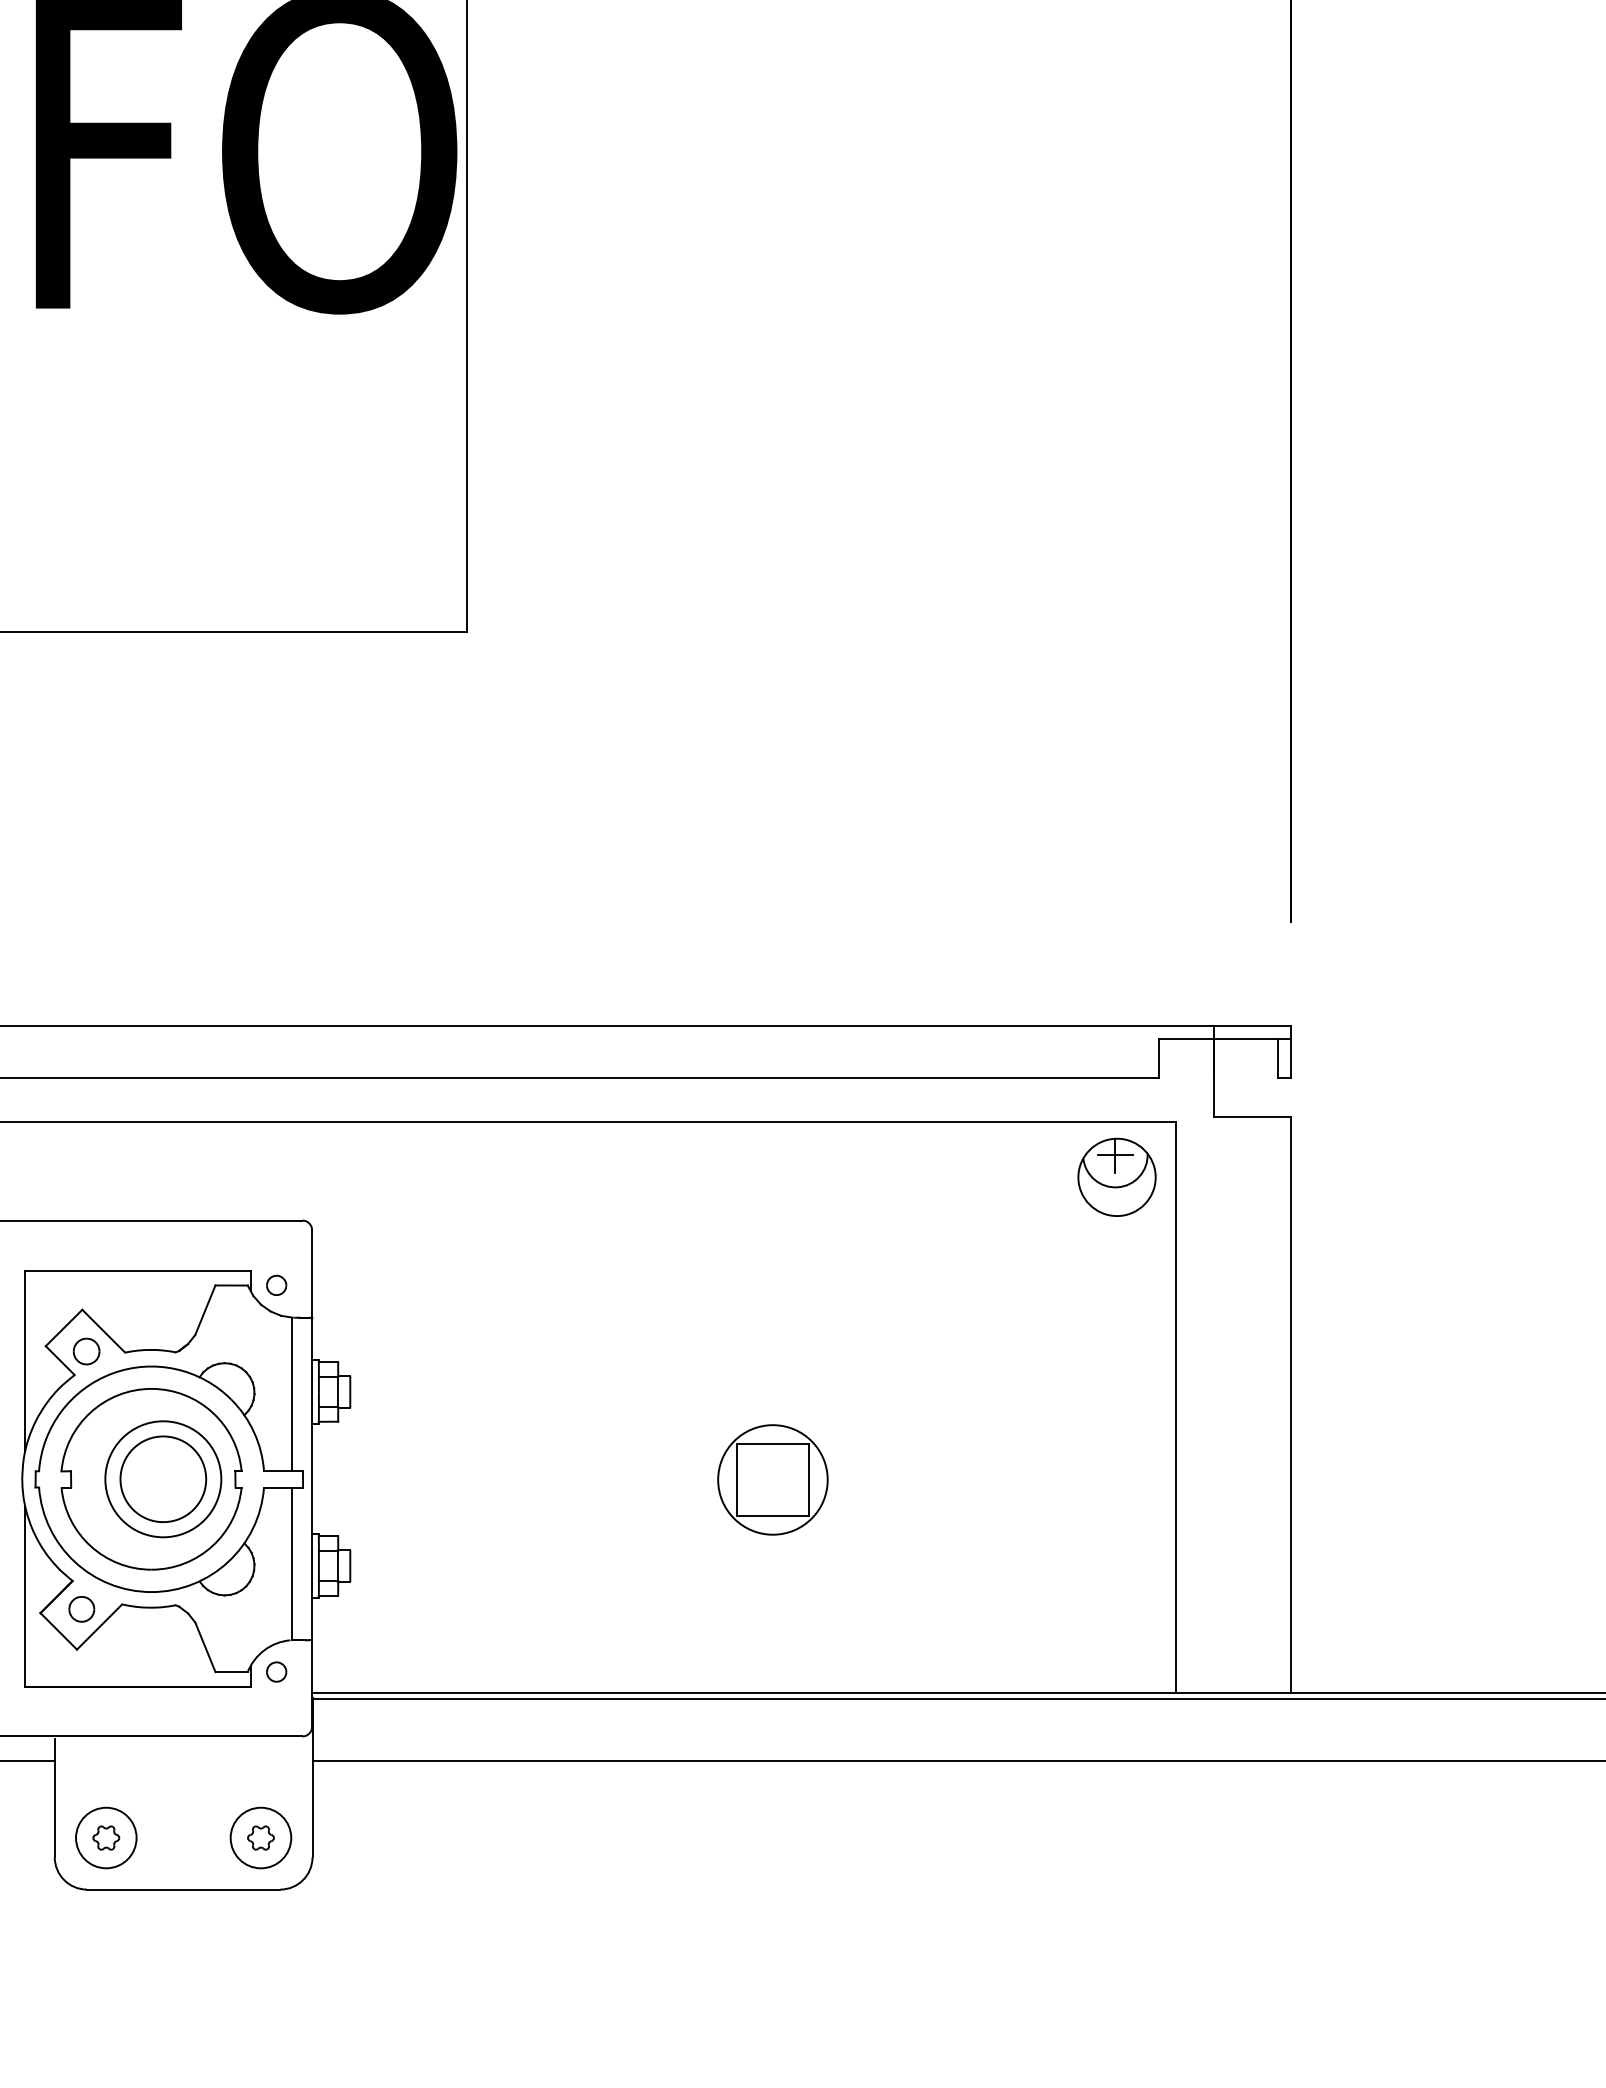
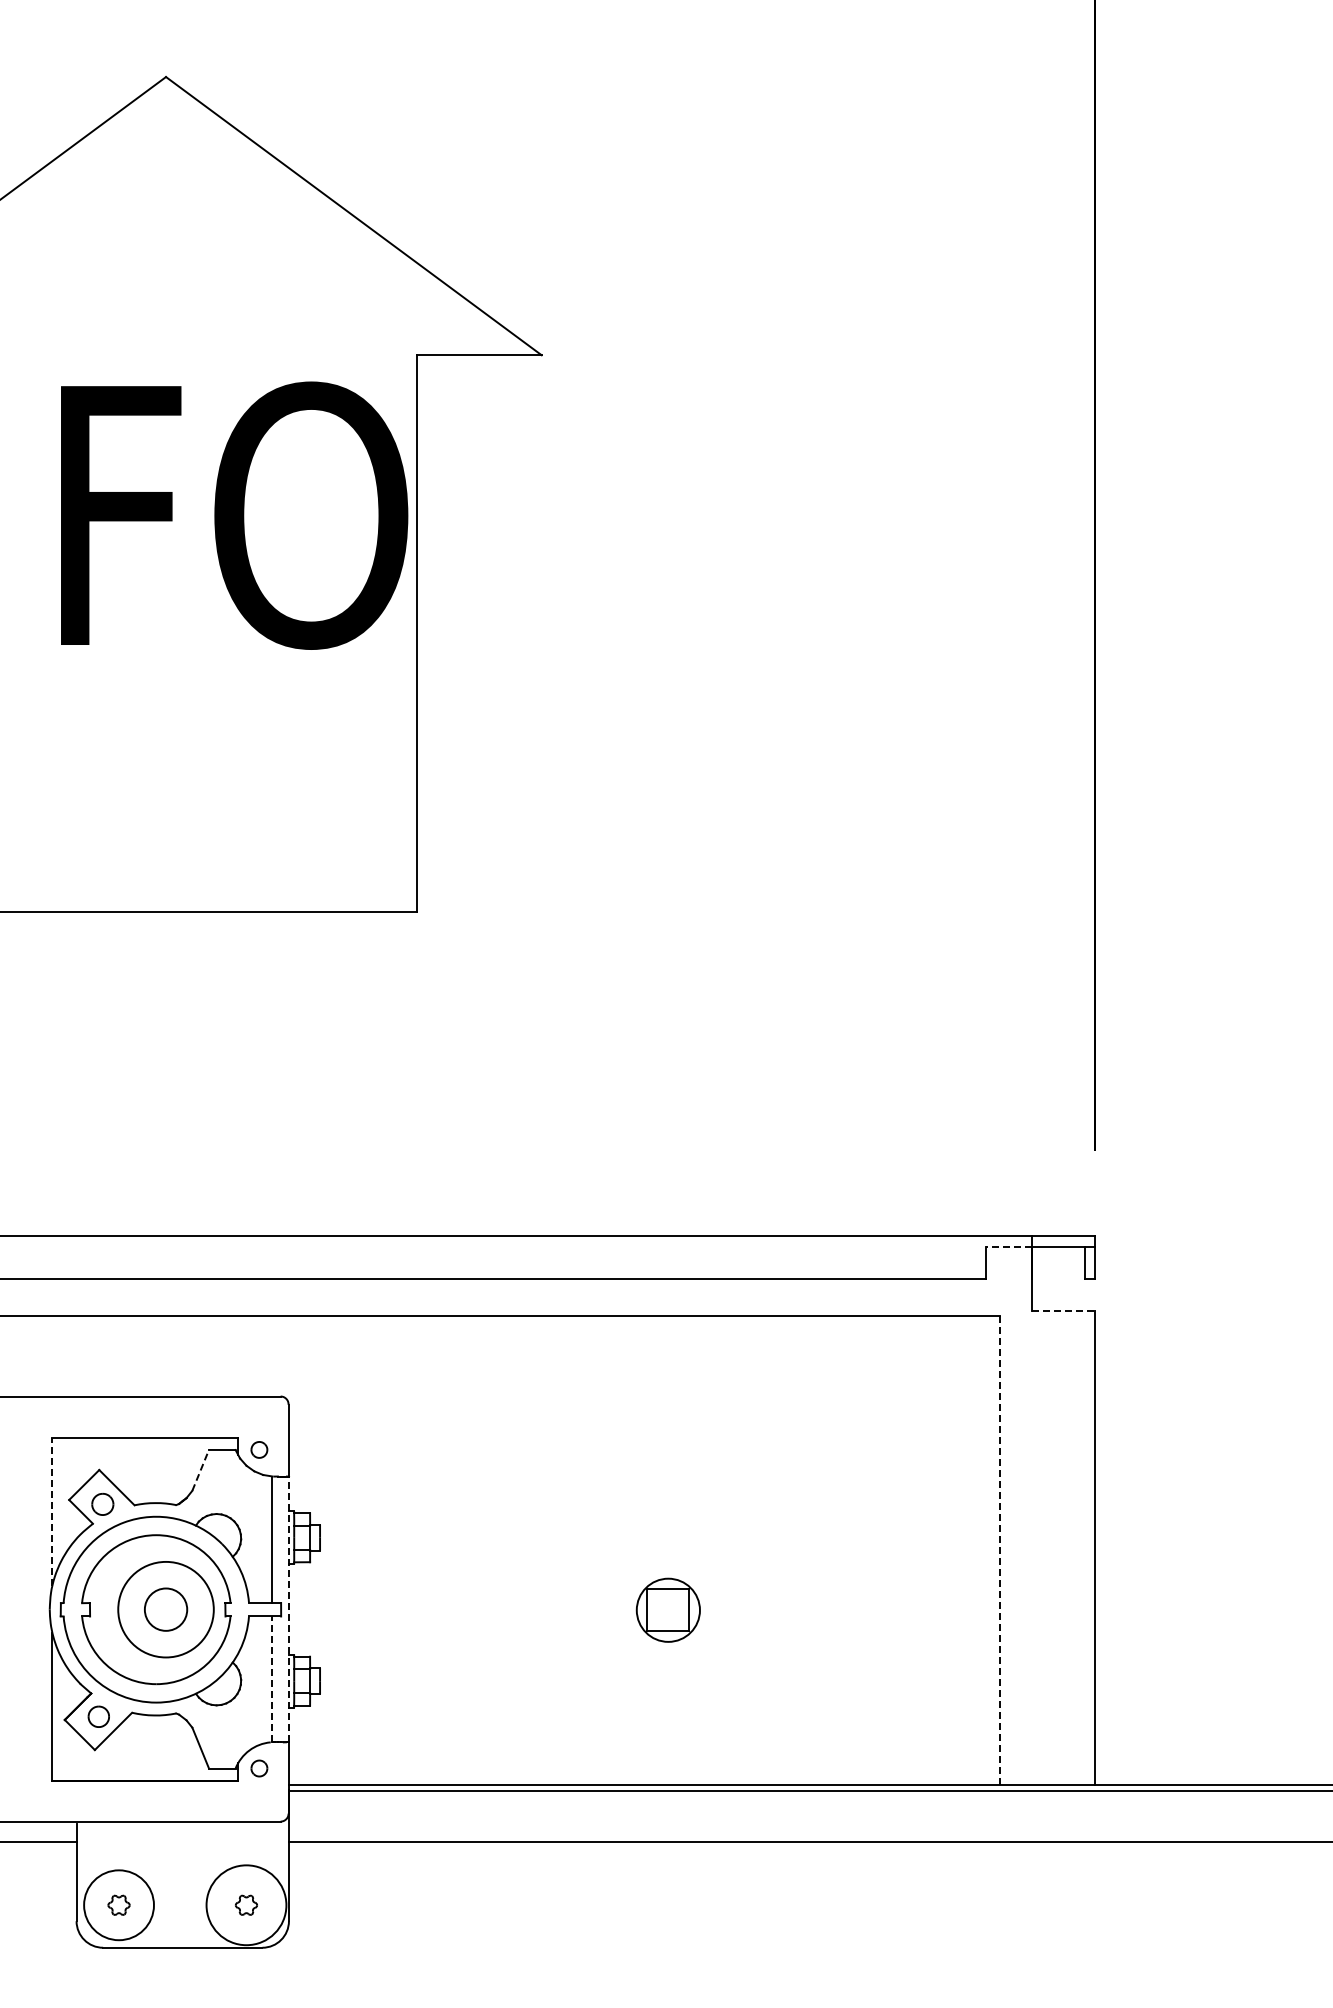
line: (1185, 1039) -> (1008, 1247), solid -> dashed
line: (1252, 1116) -> (1063, 1310), solid -> dashed
part: (1116, 1176) -> (951, 1360), removed
line: (205, 1309) -> (200, 1469), solid -> dashed
line: (25, 1360) -> (52, 1511), solid -> dashed
line: (1176, 1407) -> (1000, 1550), solid -> dashed
circle: (162, 1479) -> (165, 1609), size x0.6
line: (311, 1479) -> (288, 1609), solid -> dashed
part: (773, 1480) -> (668, 1610), size x0.7
line: (291, 1564) -> (271, 1679), solid -> dashed
circle: (106, 1838) -> (119, 1905), size x1.4
circle: (260, 1838) -> (246, 1905), size x1.6

